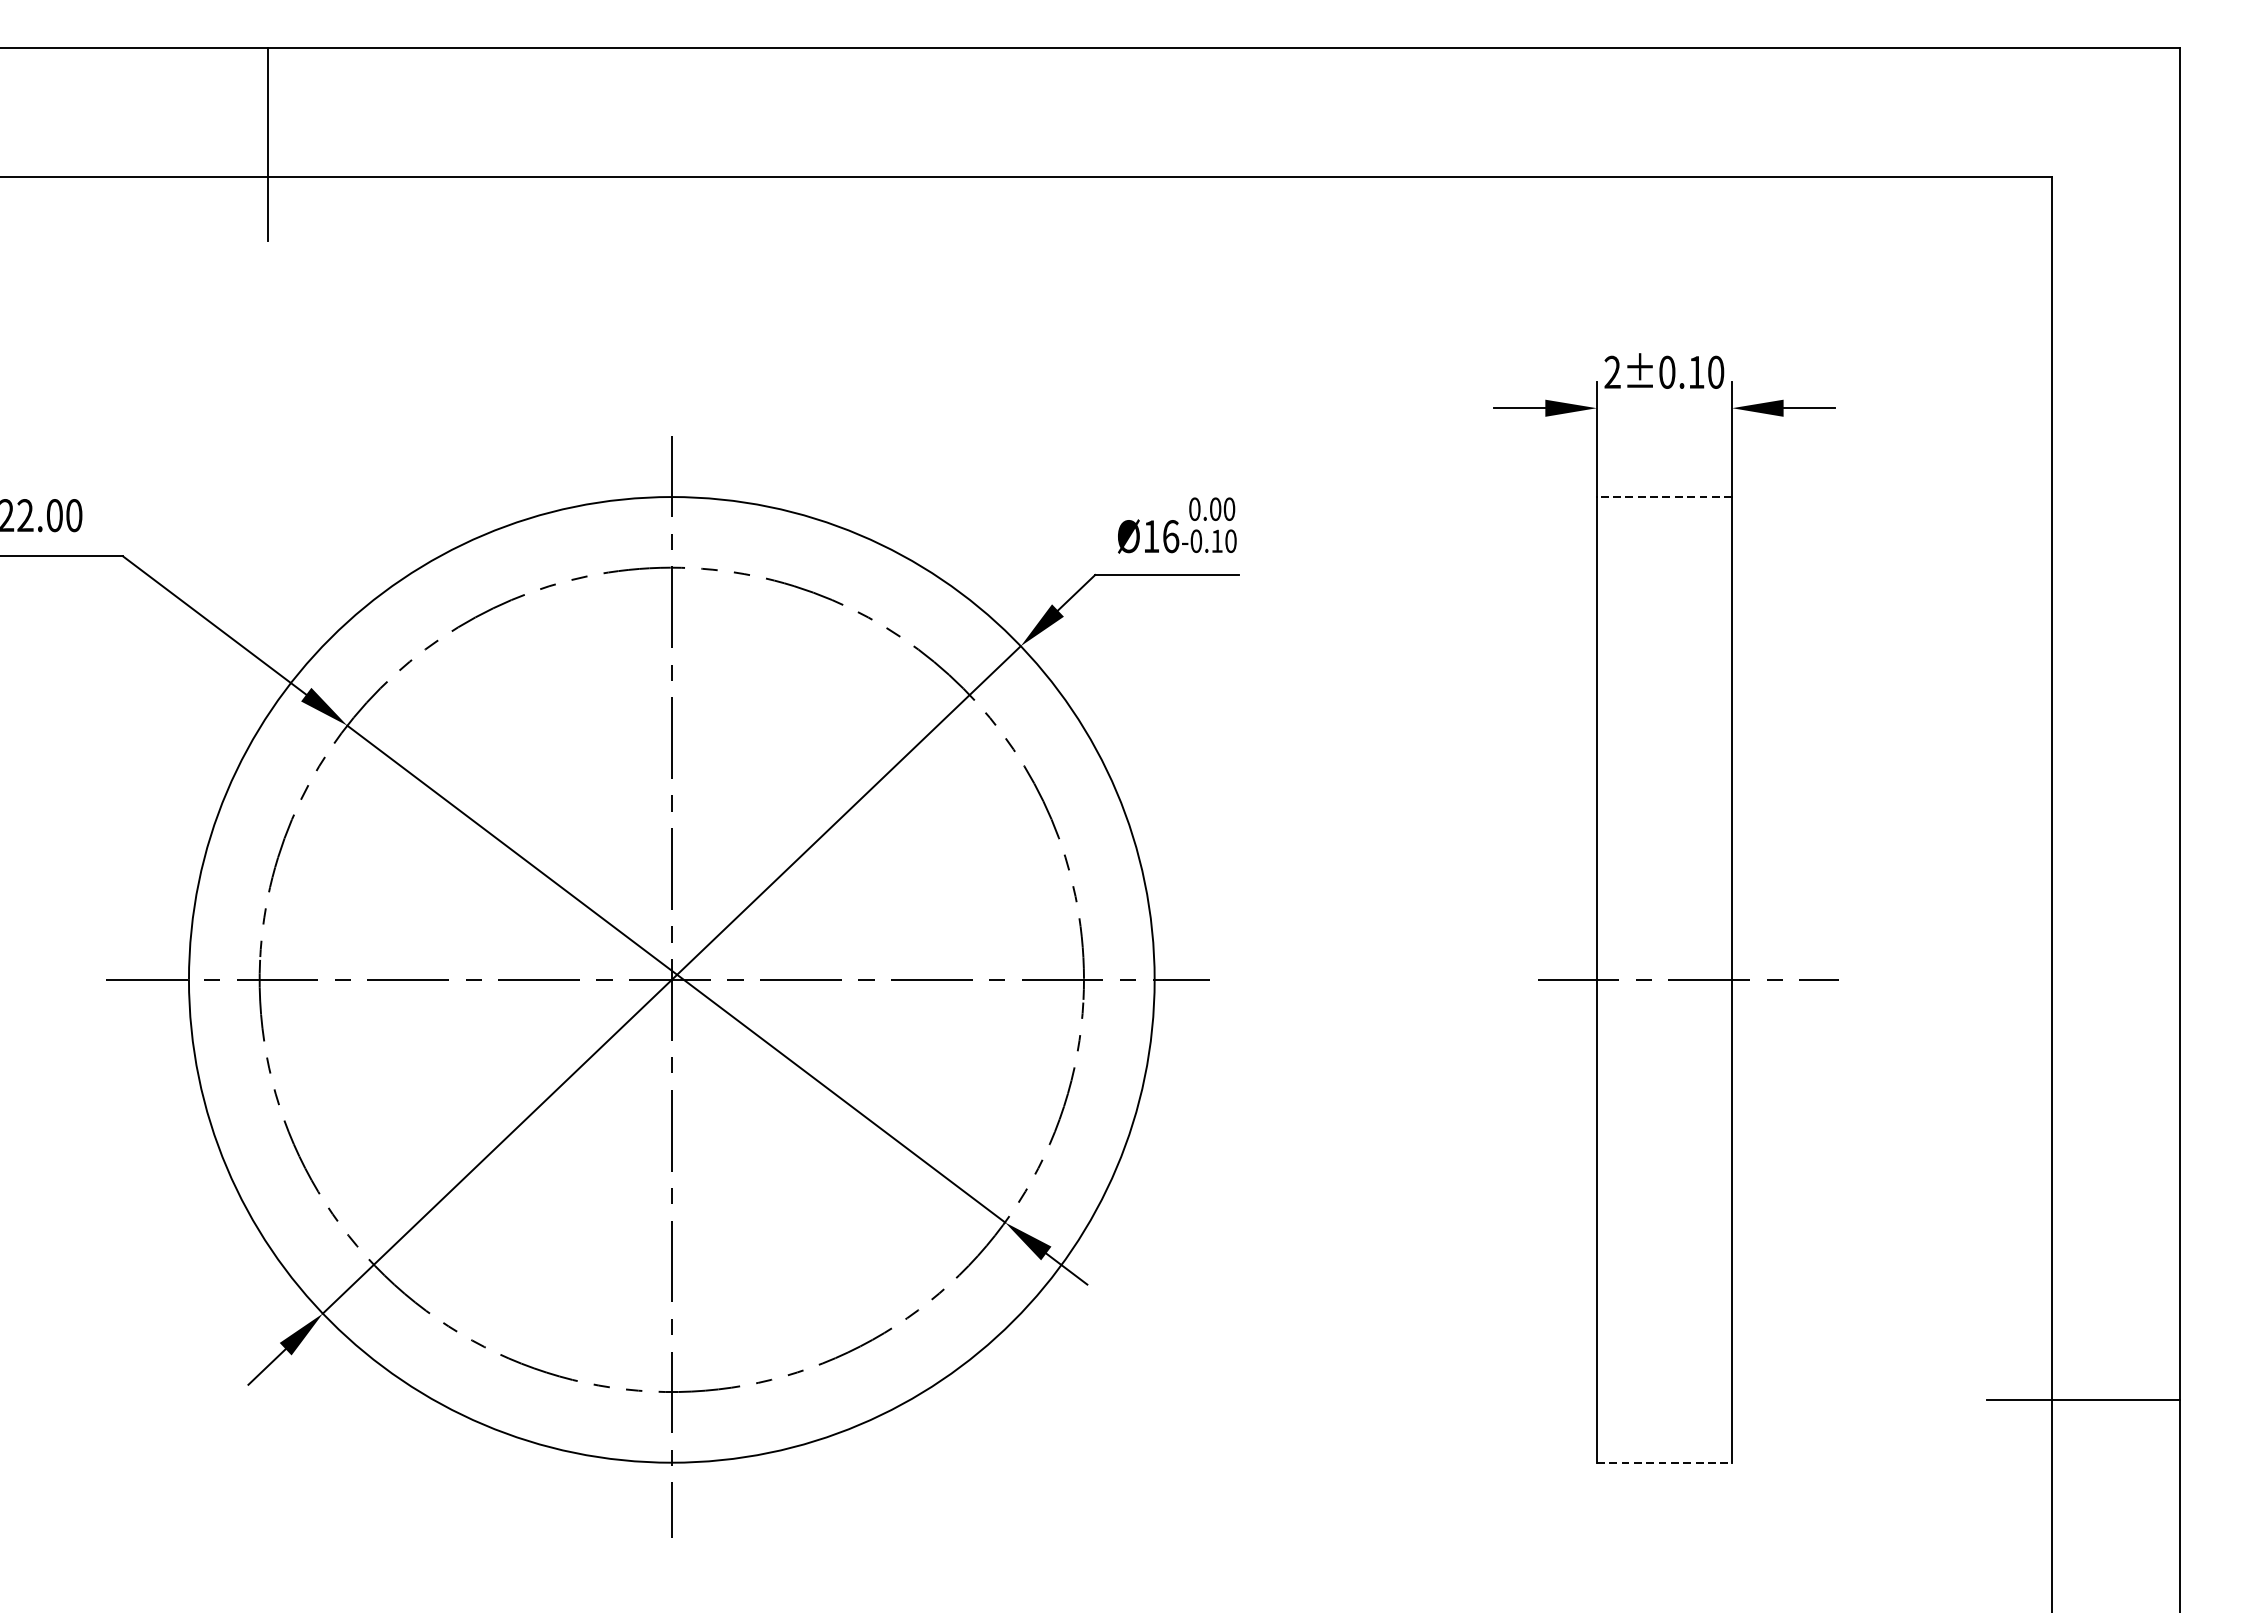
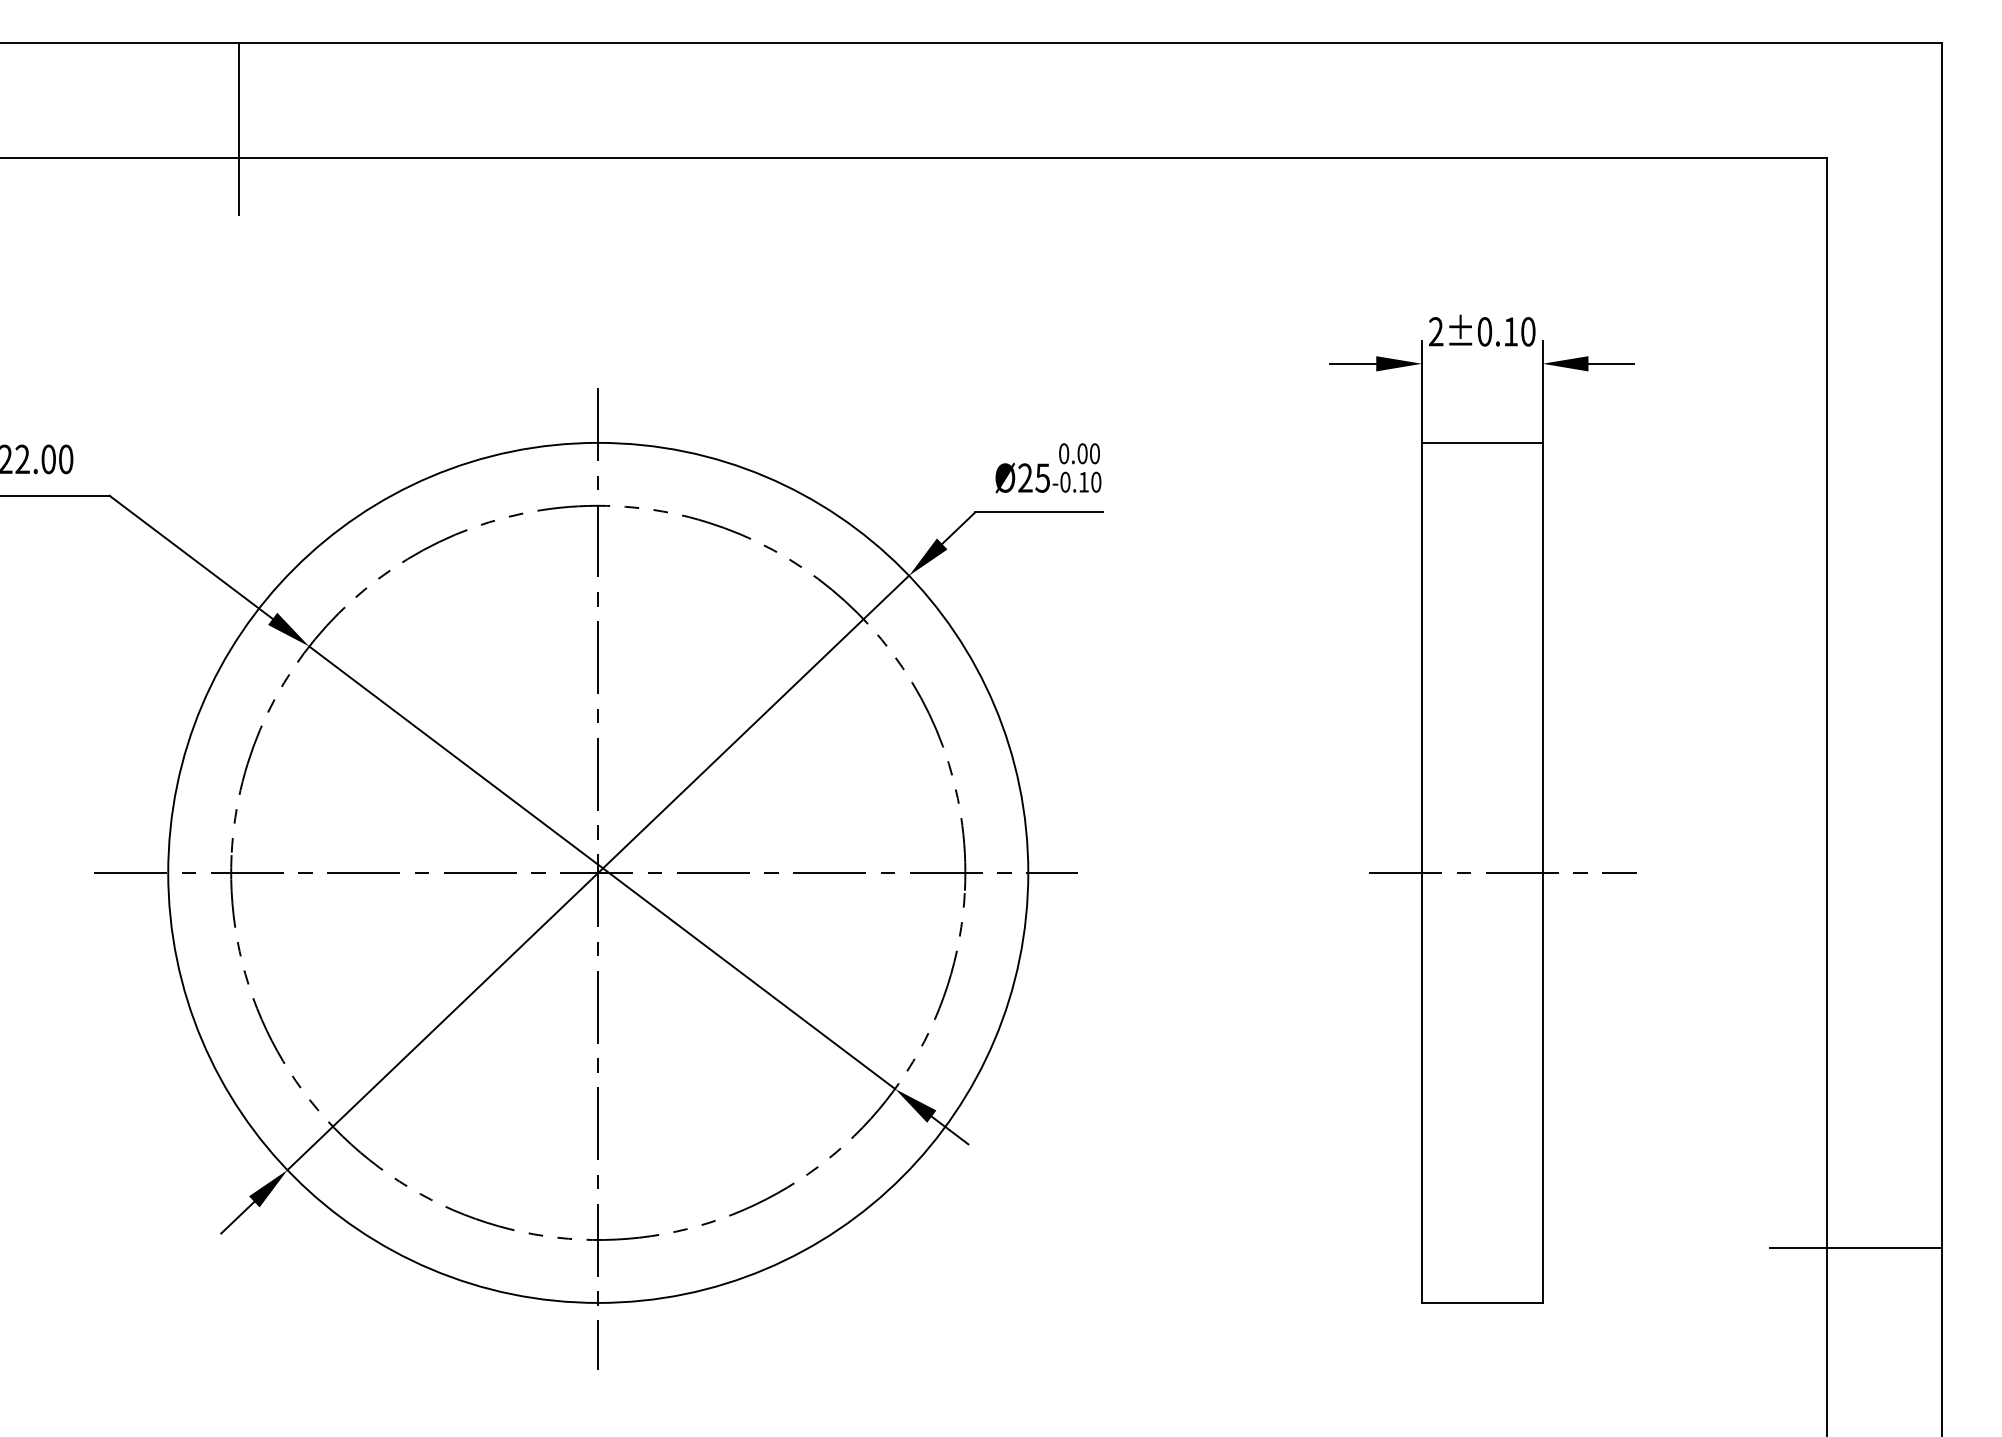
line: (1663, 496) -> (1481, 442), dashed -> solid
text: (1161, 535) -> (1034, 477), Ø16 -> Ø25
line: (1664, 1462) -> (1482, 1302), dashed -> solid

